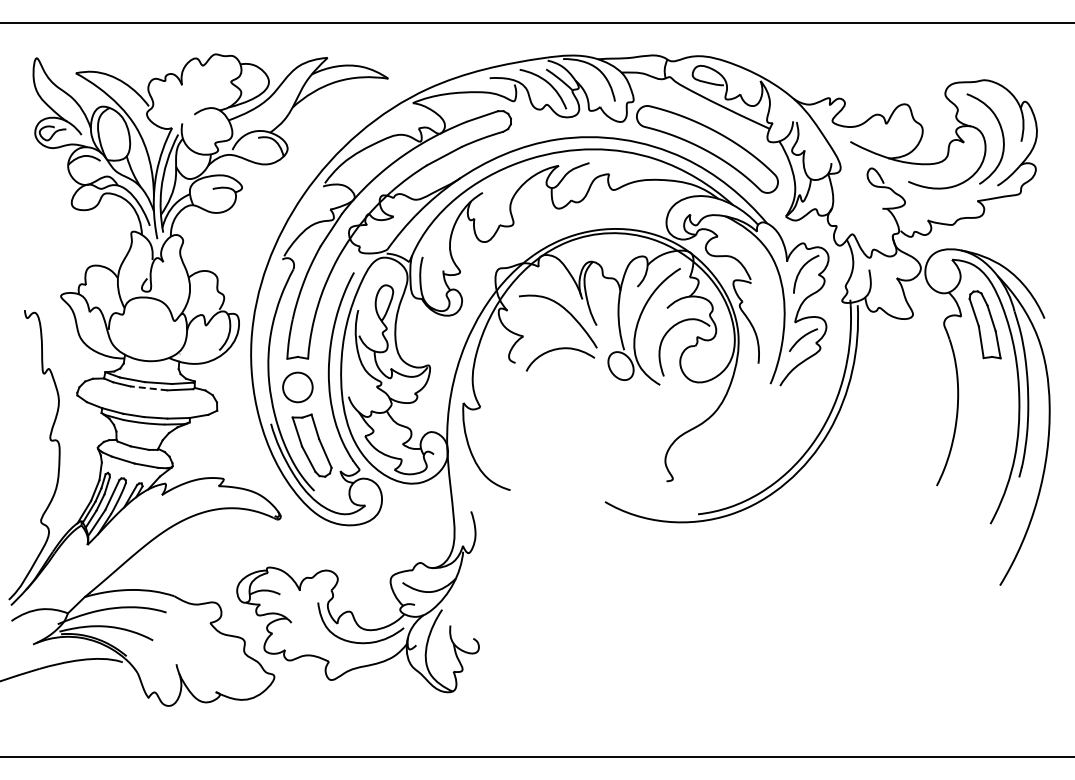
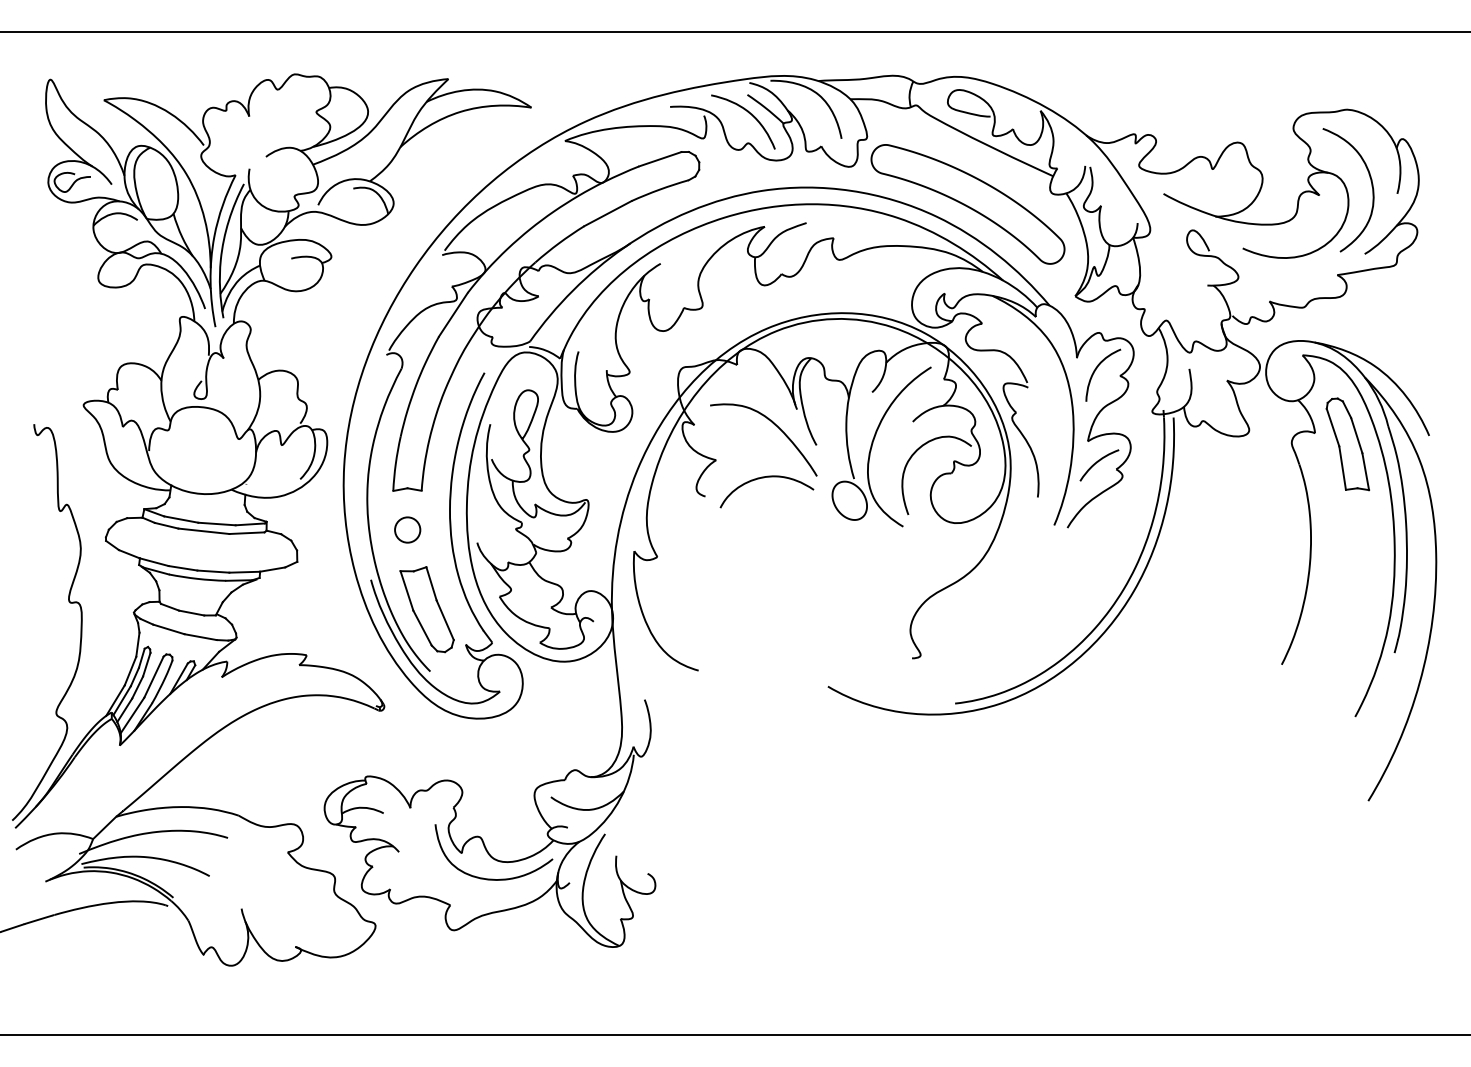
circle: (297, 387) -> (407, 530), size x0.62
line: (148, 388) -> (203, 531), dashed -> solid

